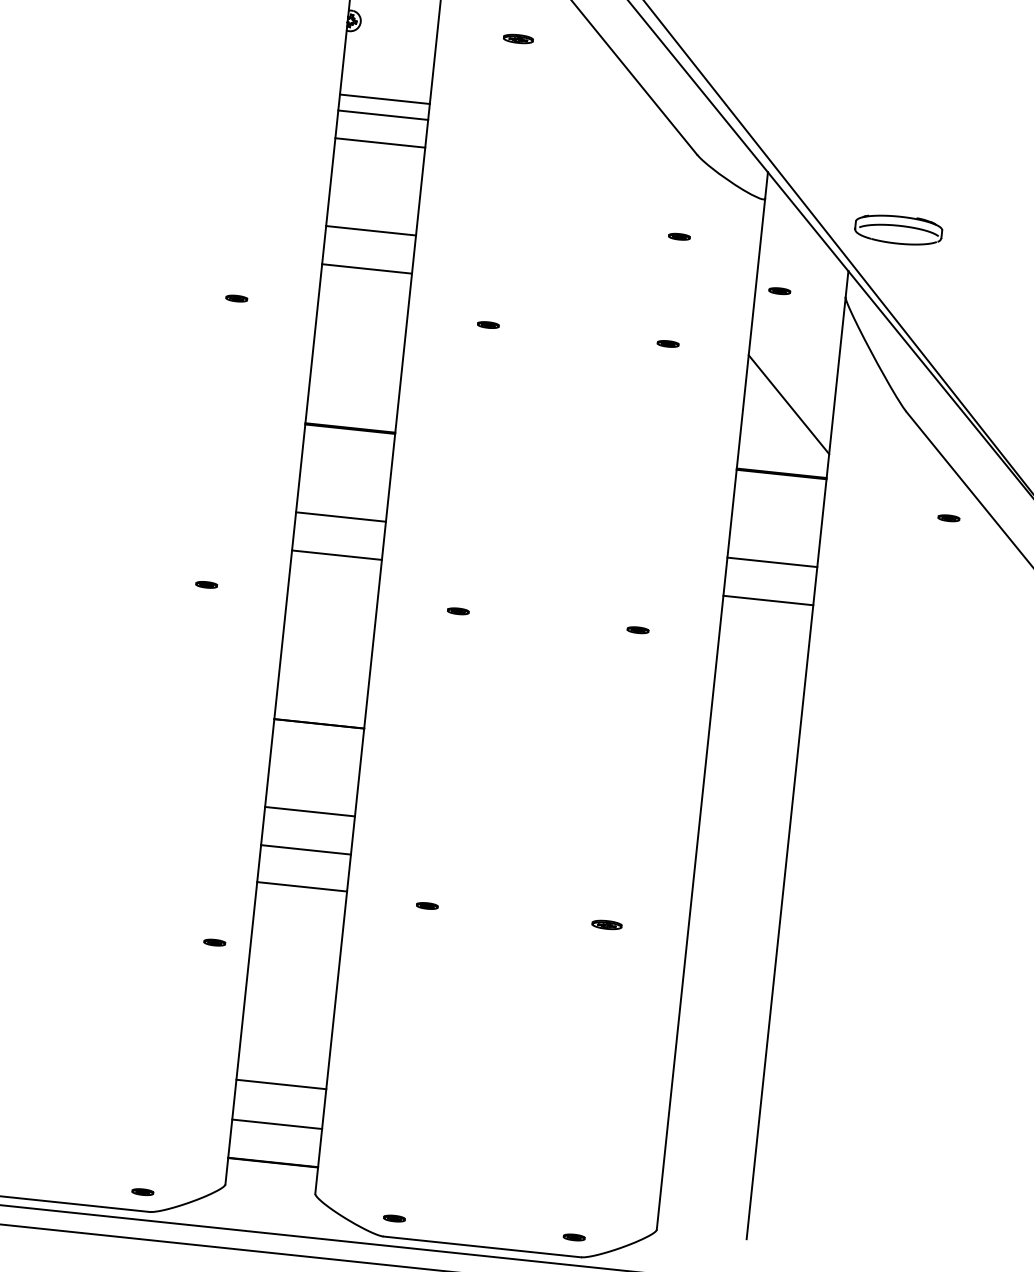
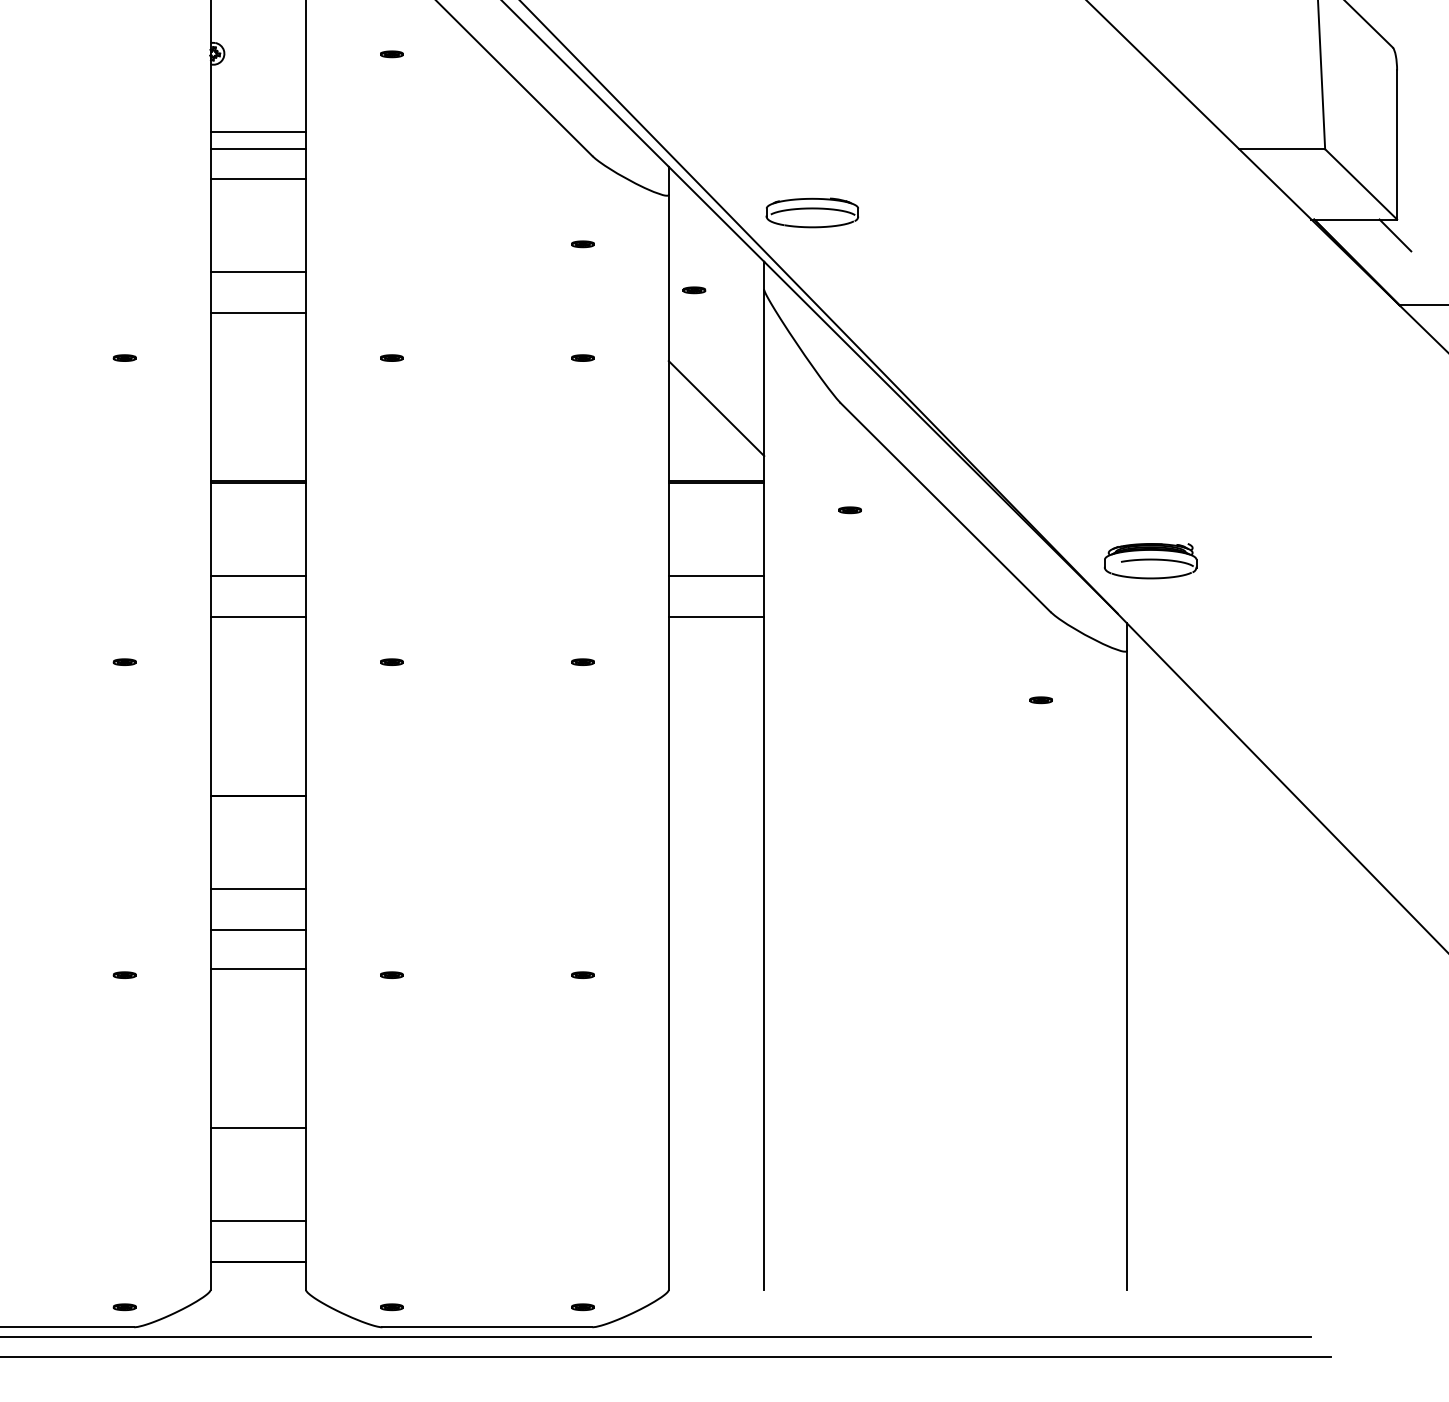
part: (518, 39) -> (391, 54), size x0.71
part: (948, 518) -> (849, 510), moved
part: (606, 924) -> (582, 974), size x0.71
part: (214, 941) -> (124, 974), moved
line: (281, 1084) -> (258, 1127), moved

